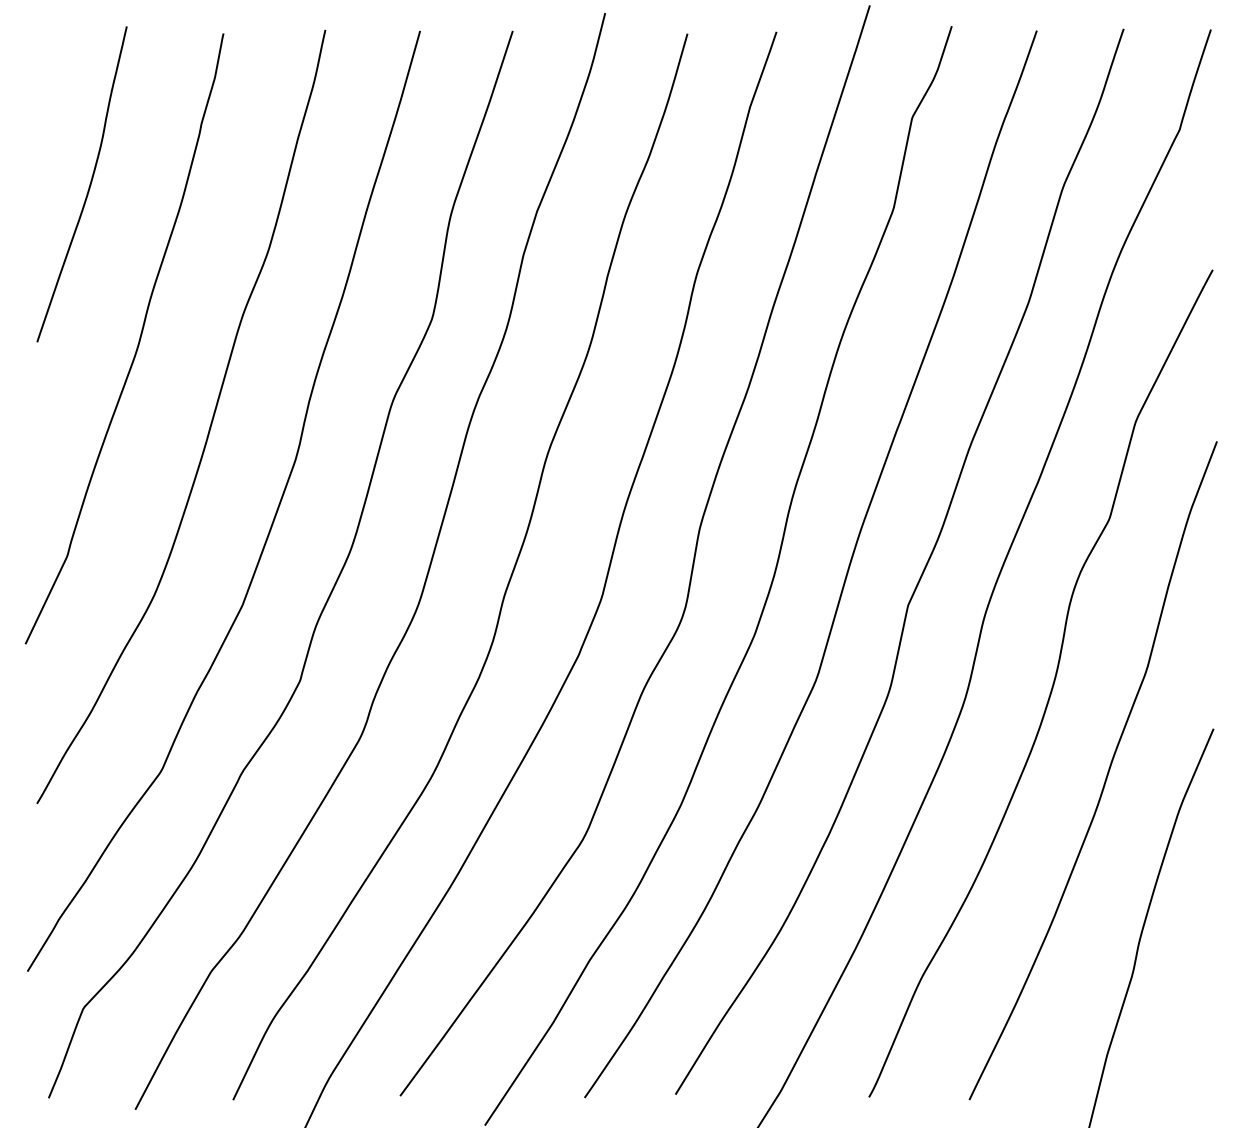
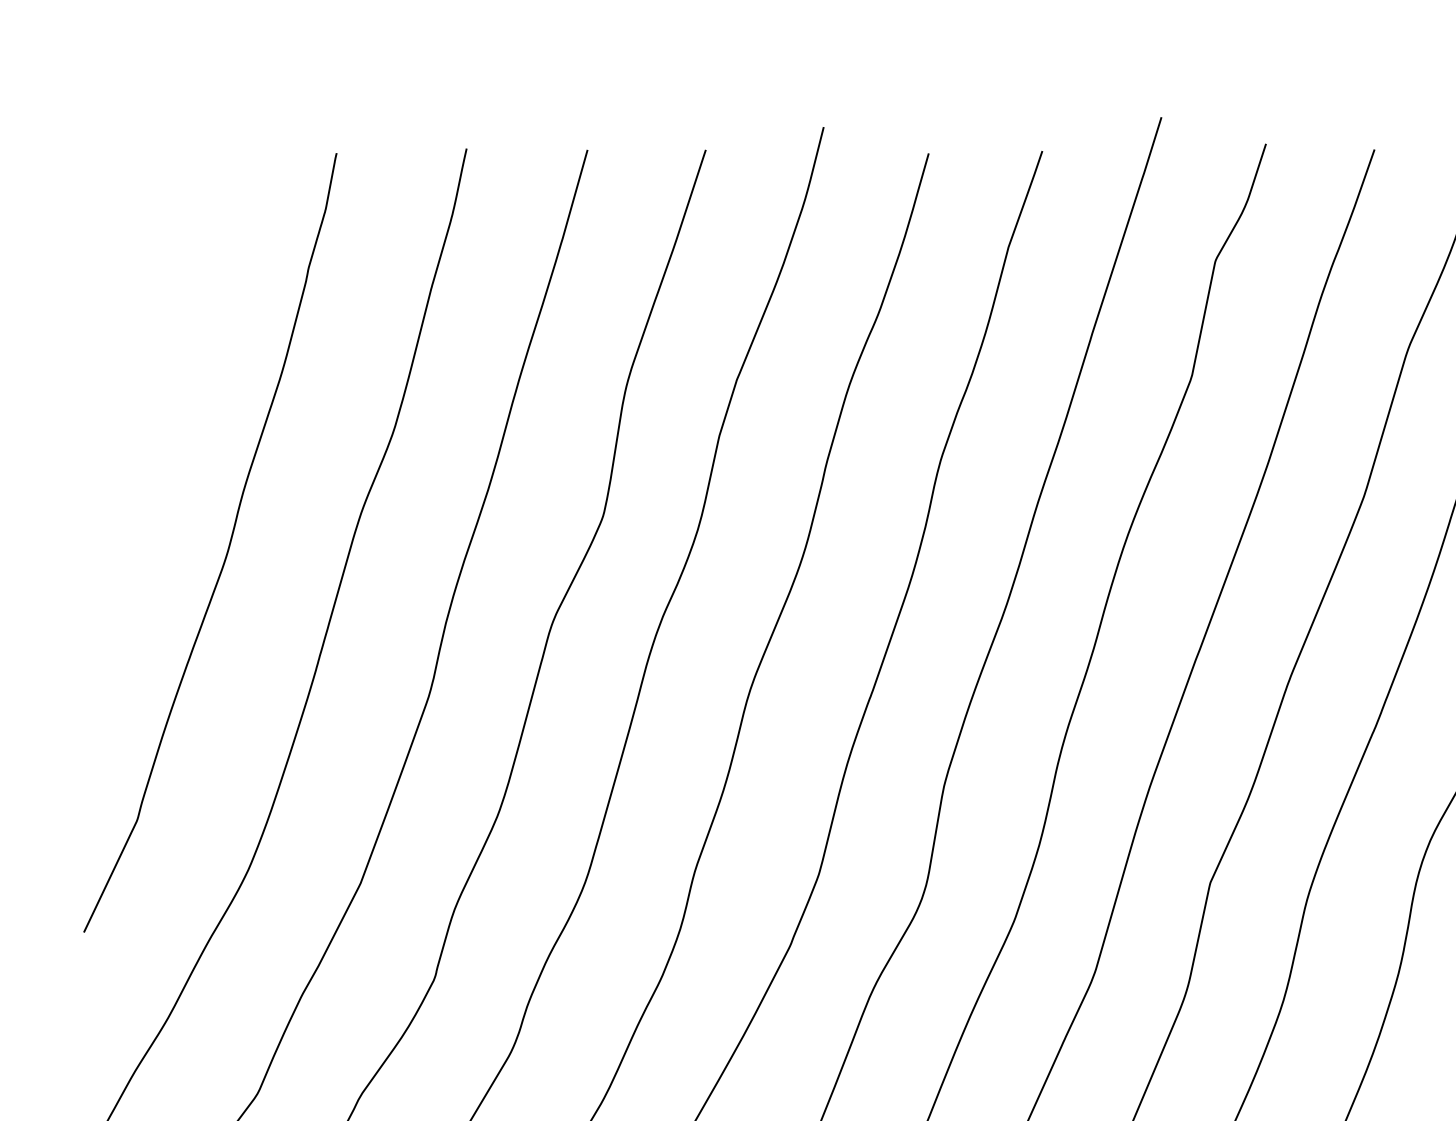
curve: (88, 187) -> (164, 349), removed

